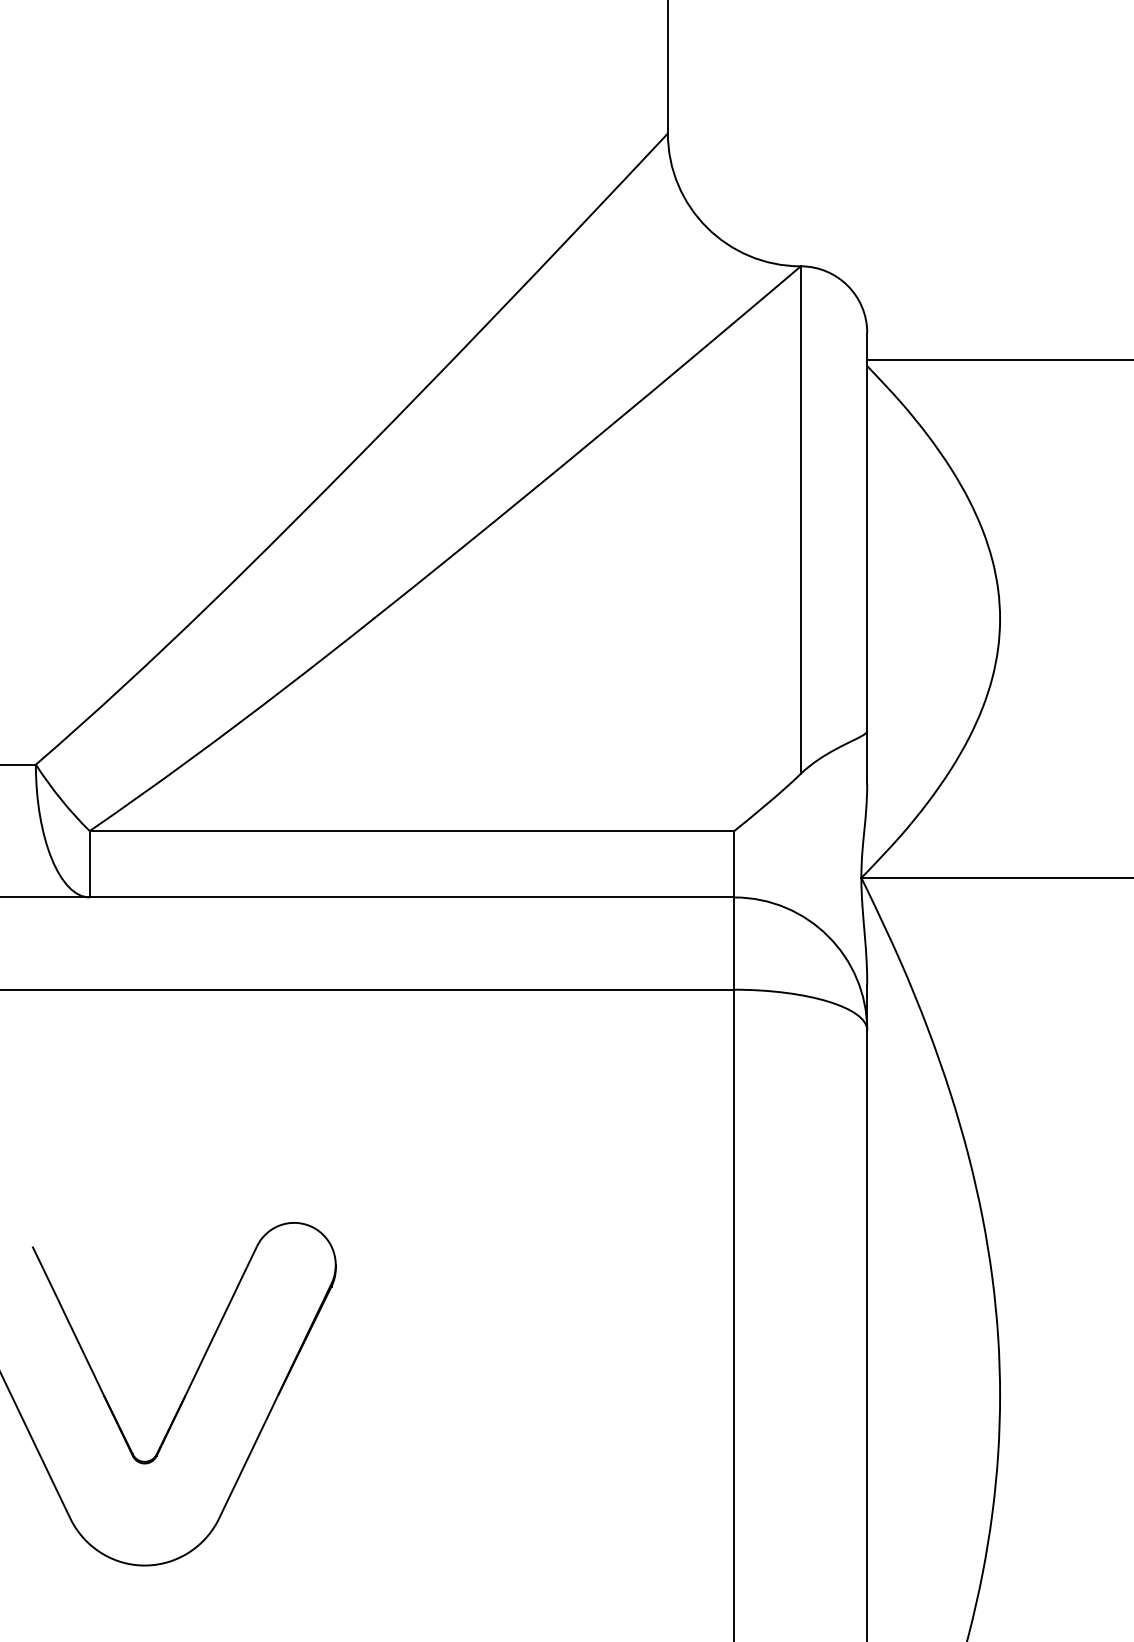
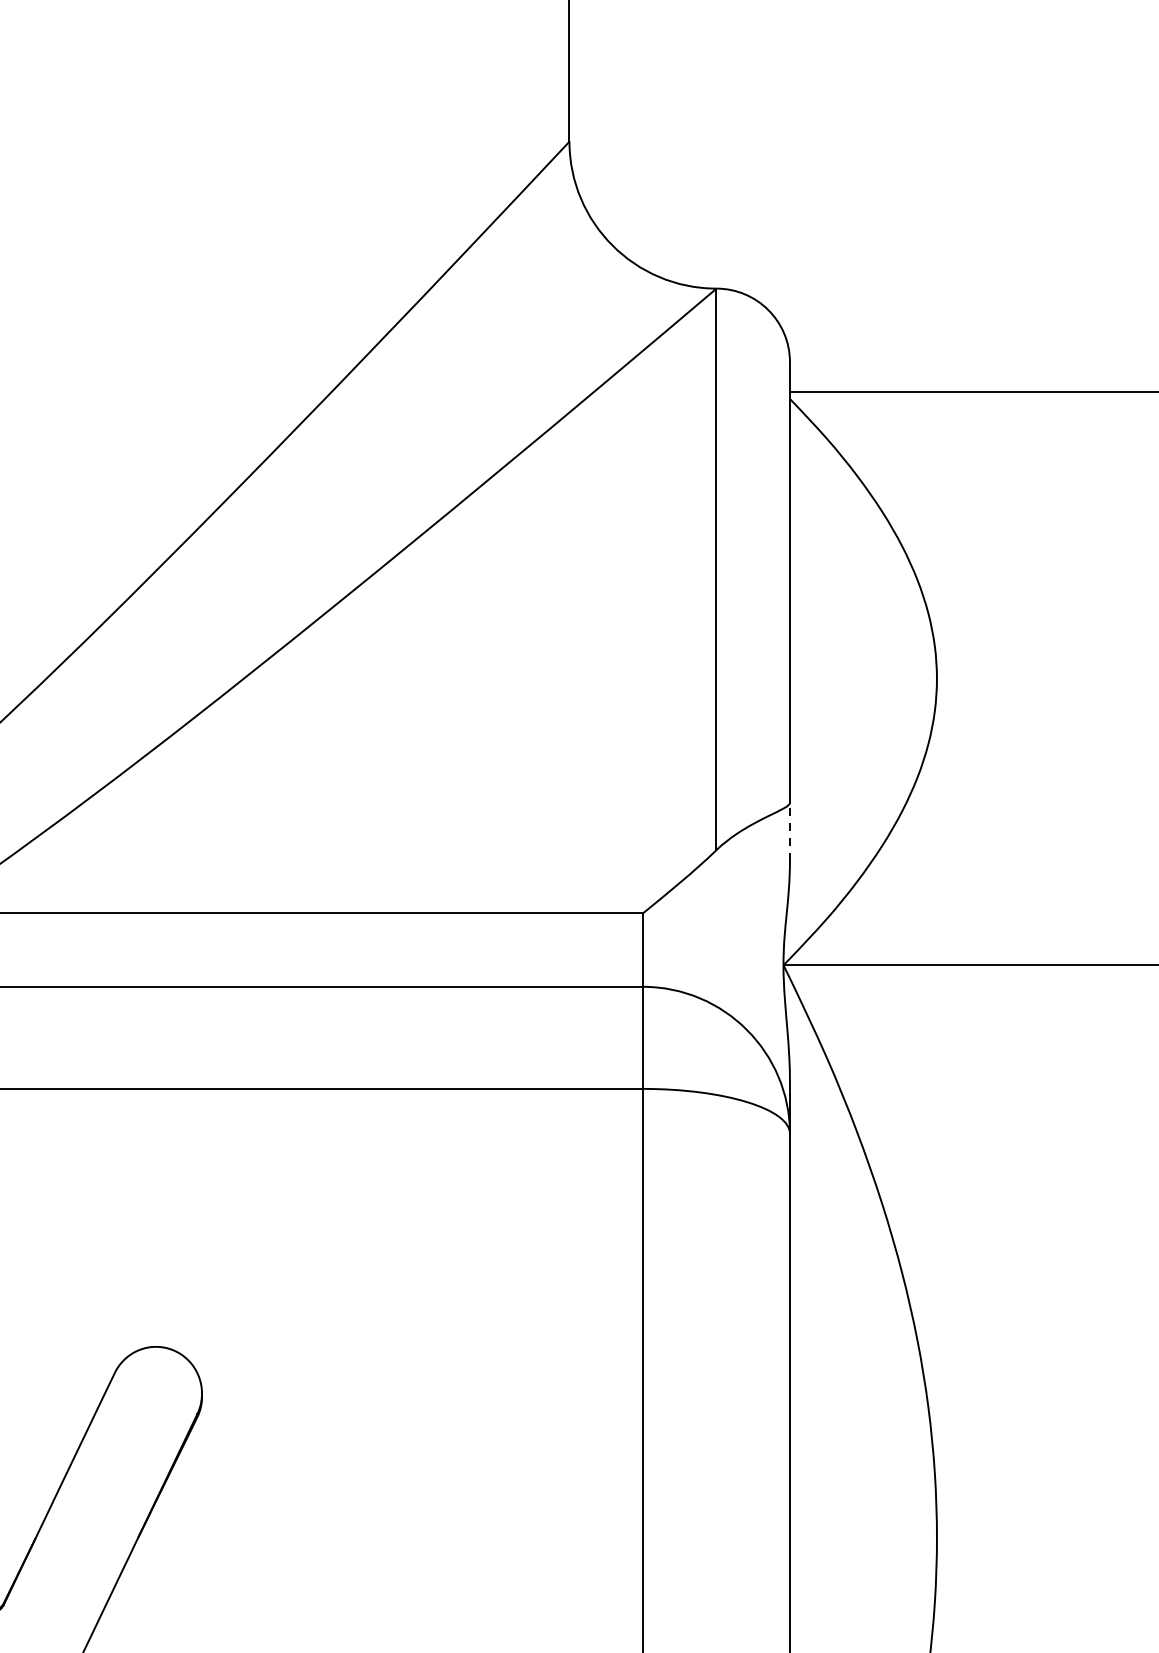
line: (867, 756) -> (790, 830), solid -> dashed

